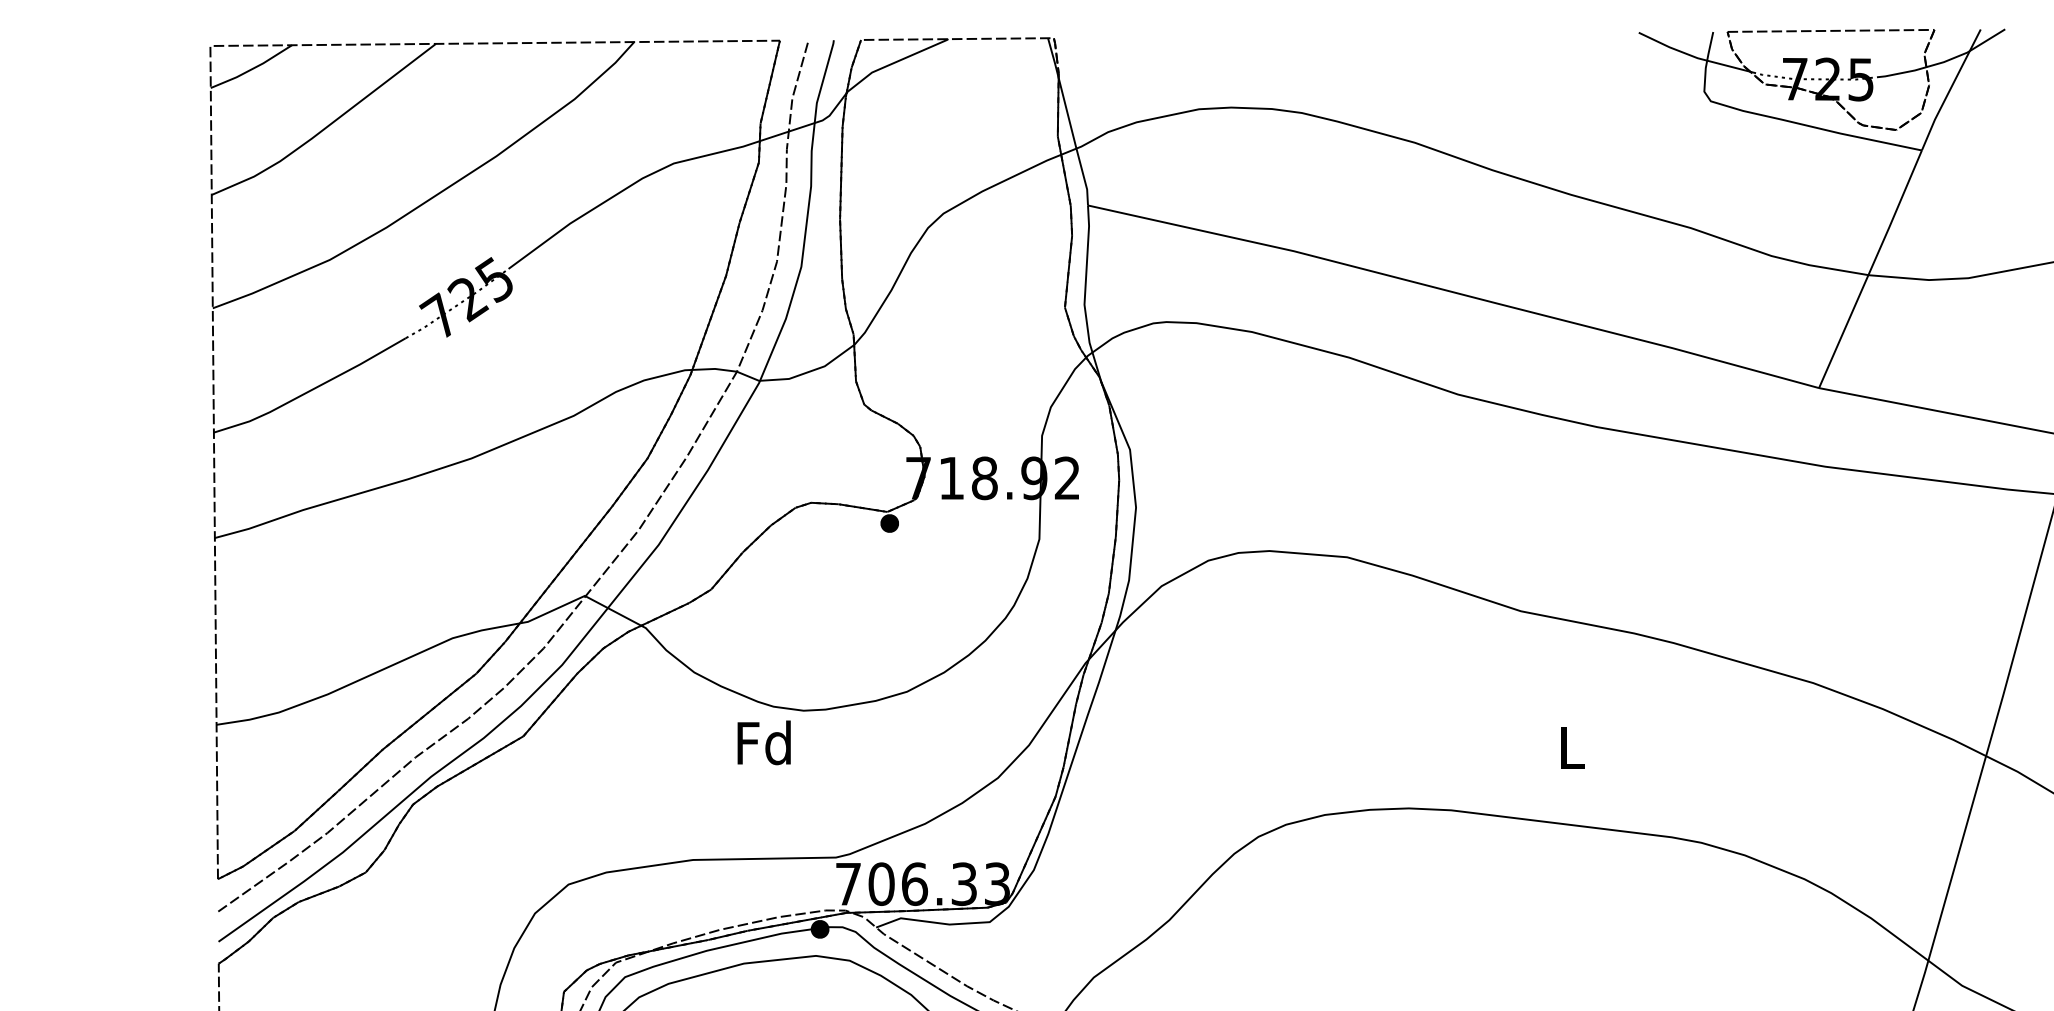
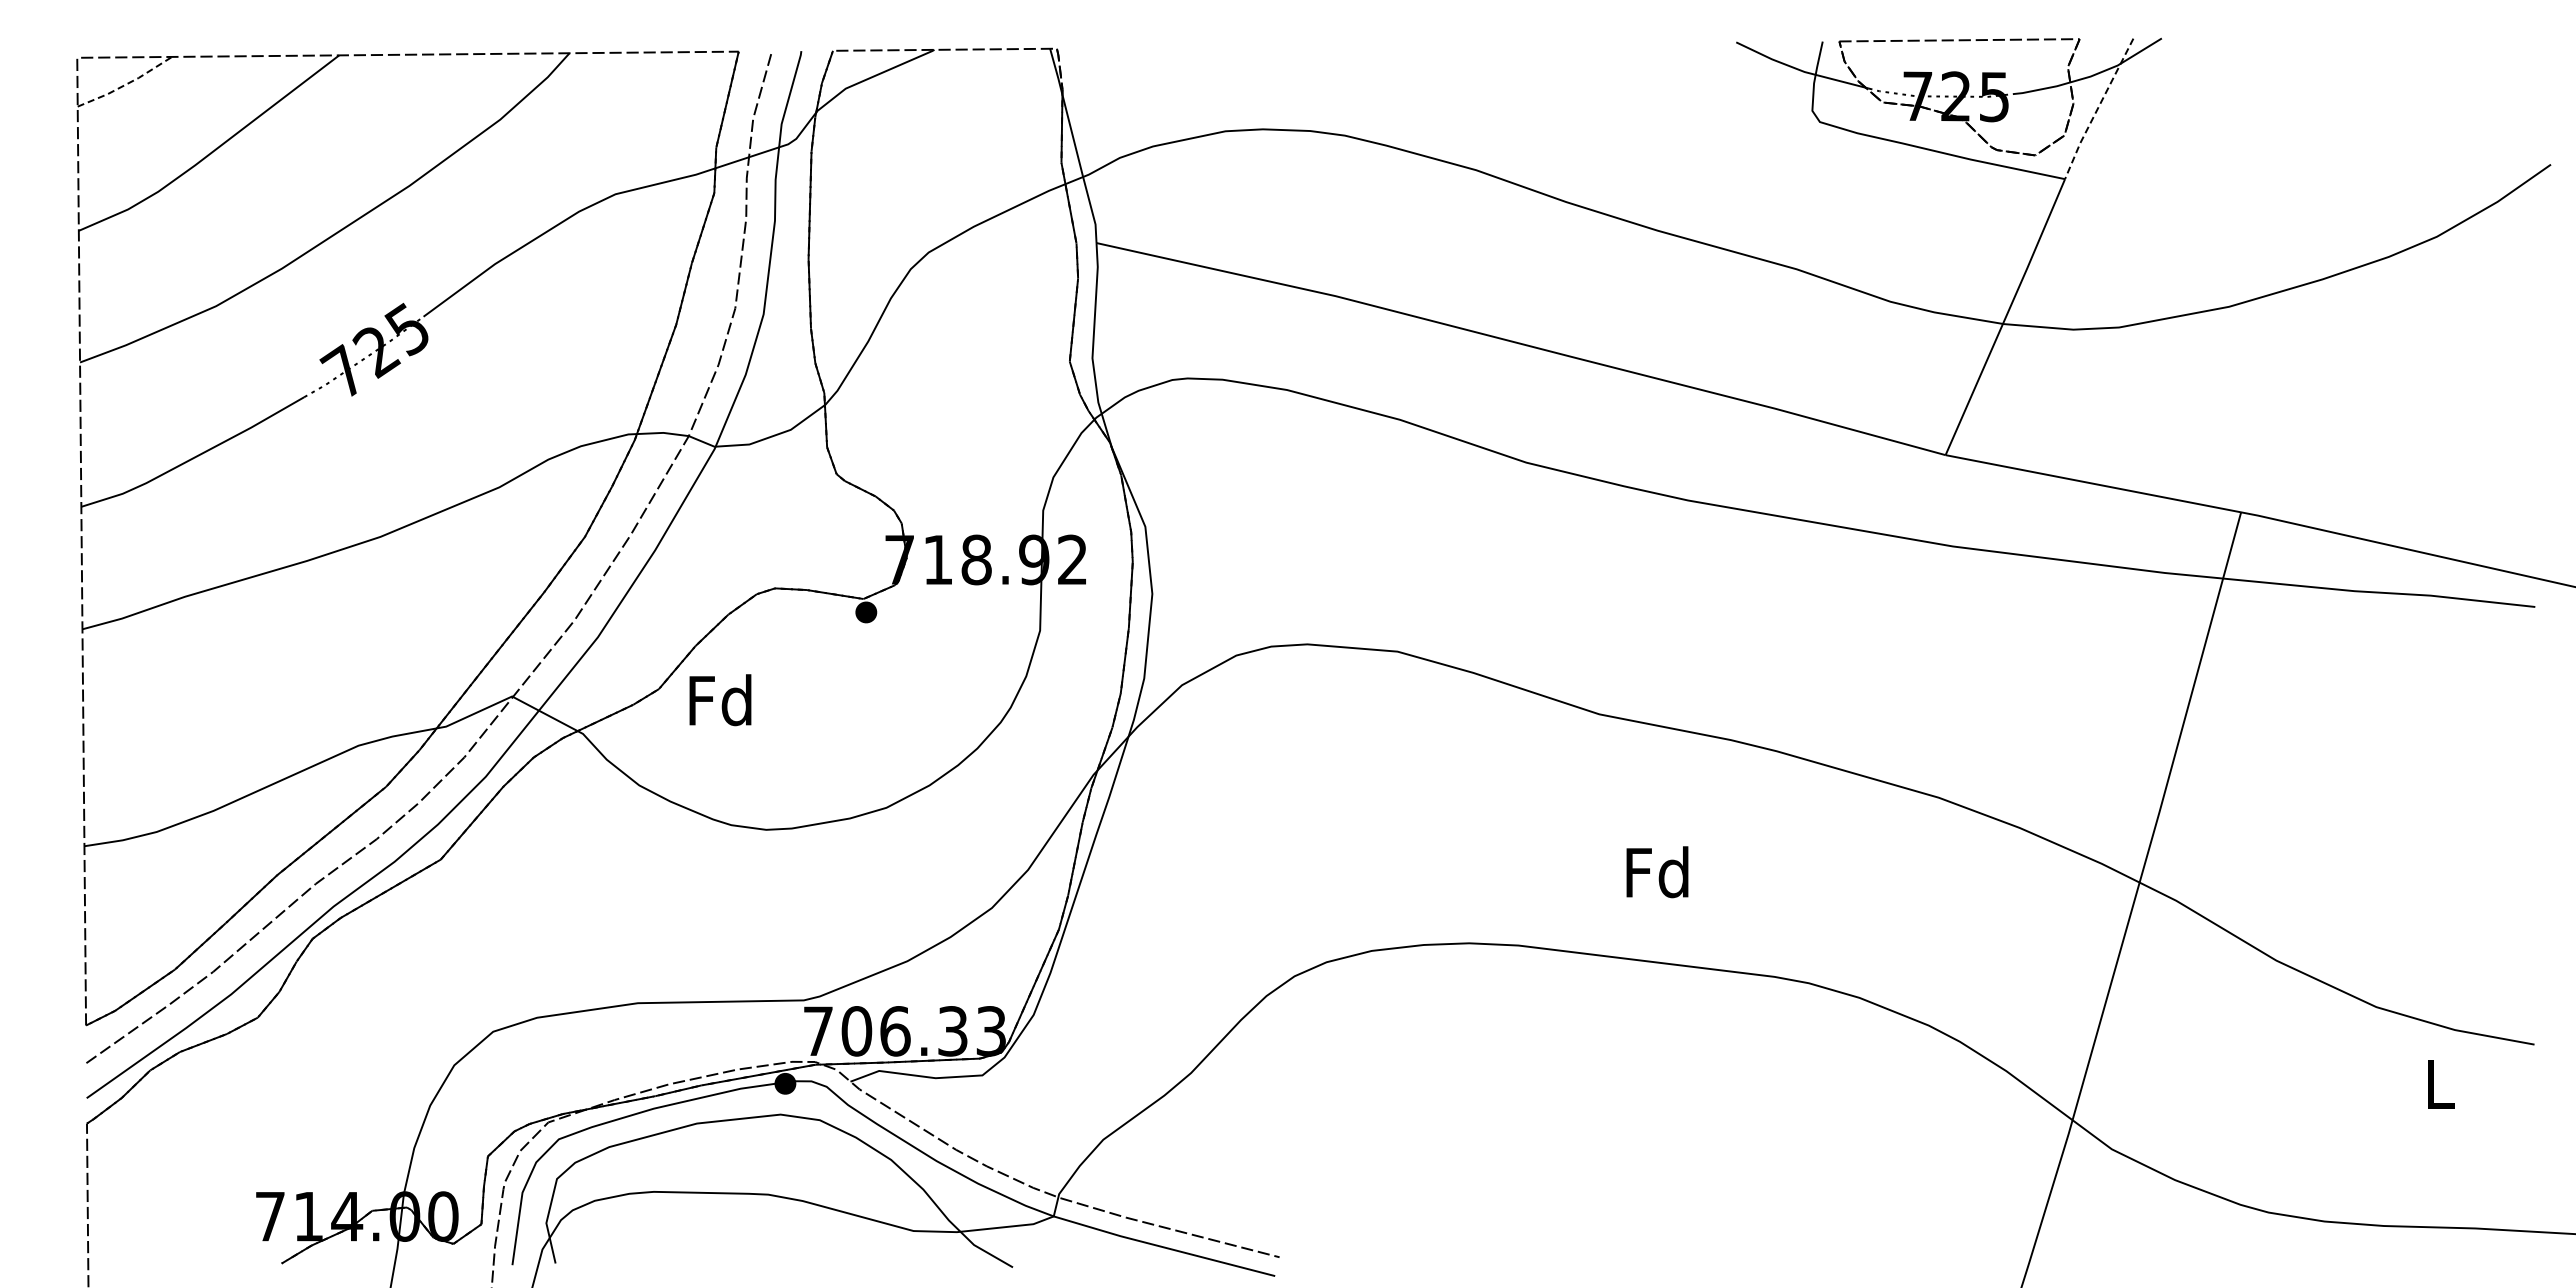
line: (252, 68) -> (126, 84), solid -> dashed
line: (1949, 89) -> (2097, 108), solid -> dashed
text: (764, 743) -> (720, 700), moved
text: (1570, 747) -> (1657, 872), L -> Fd

